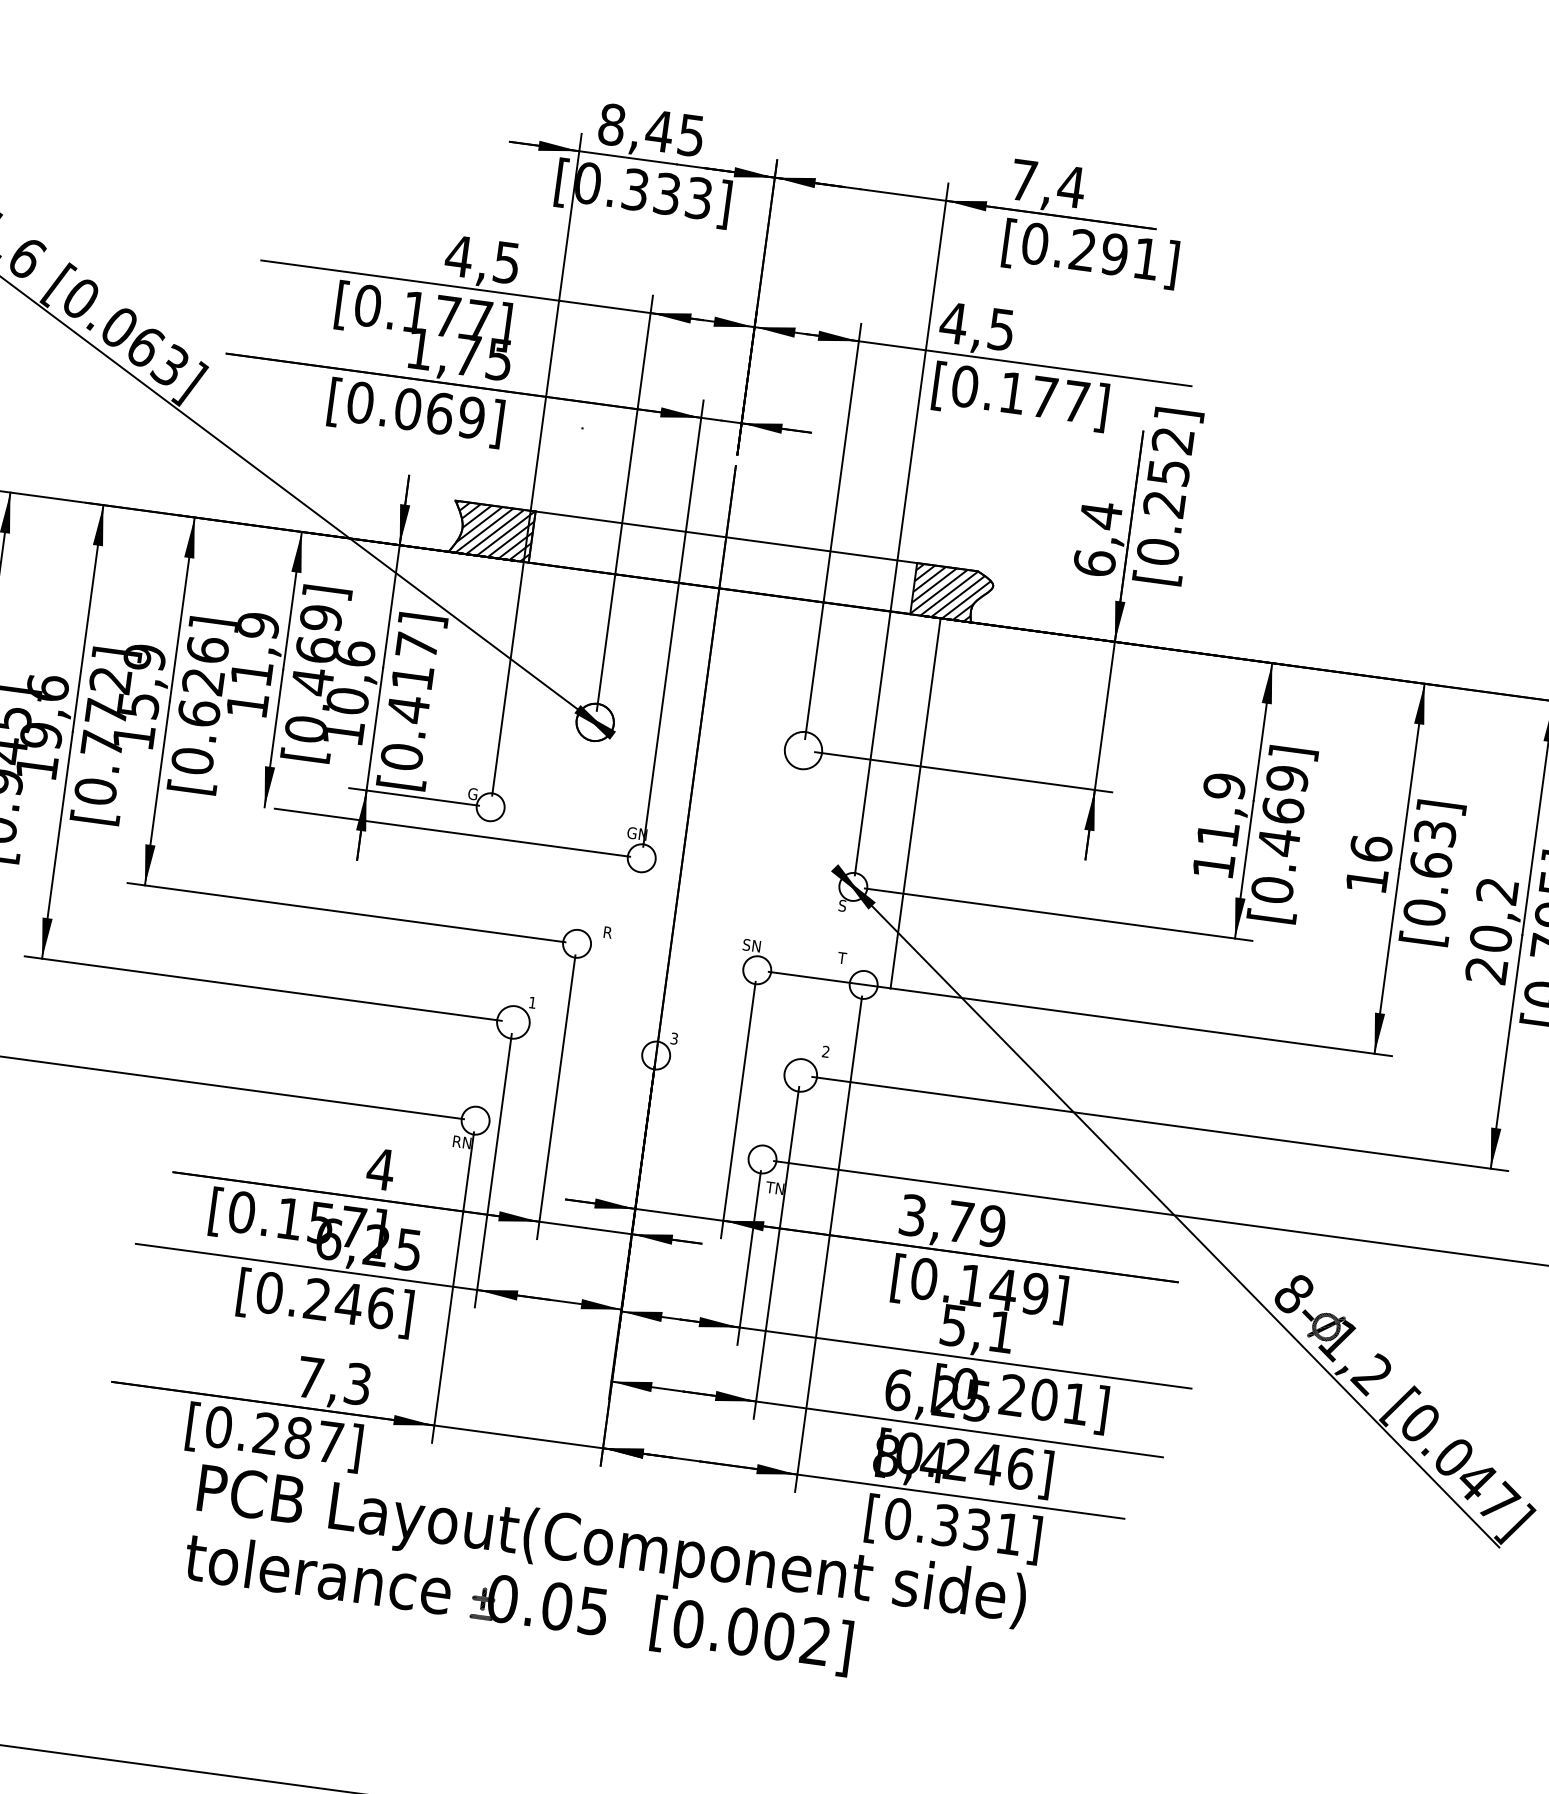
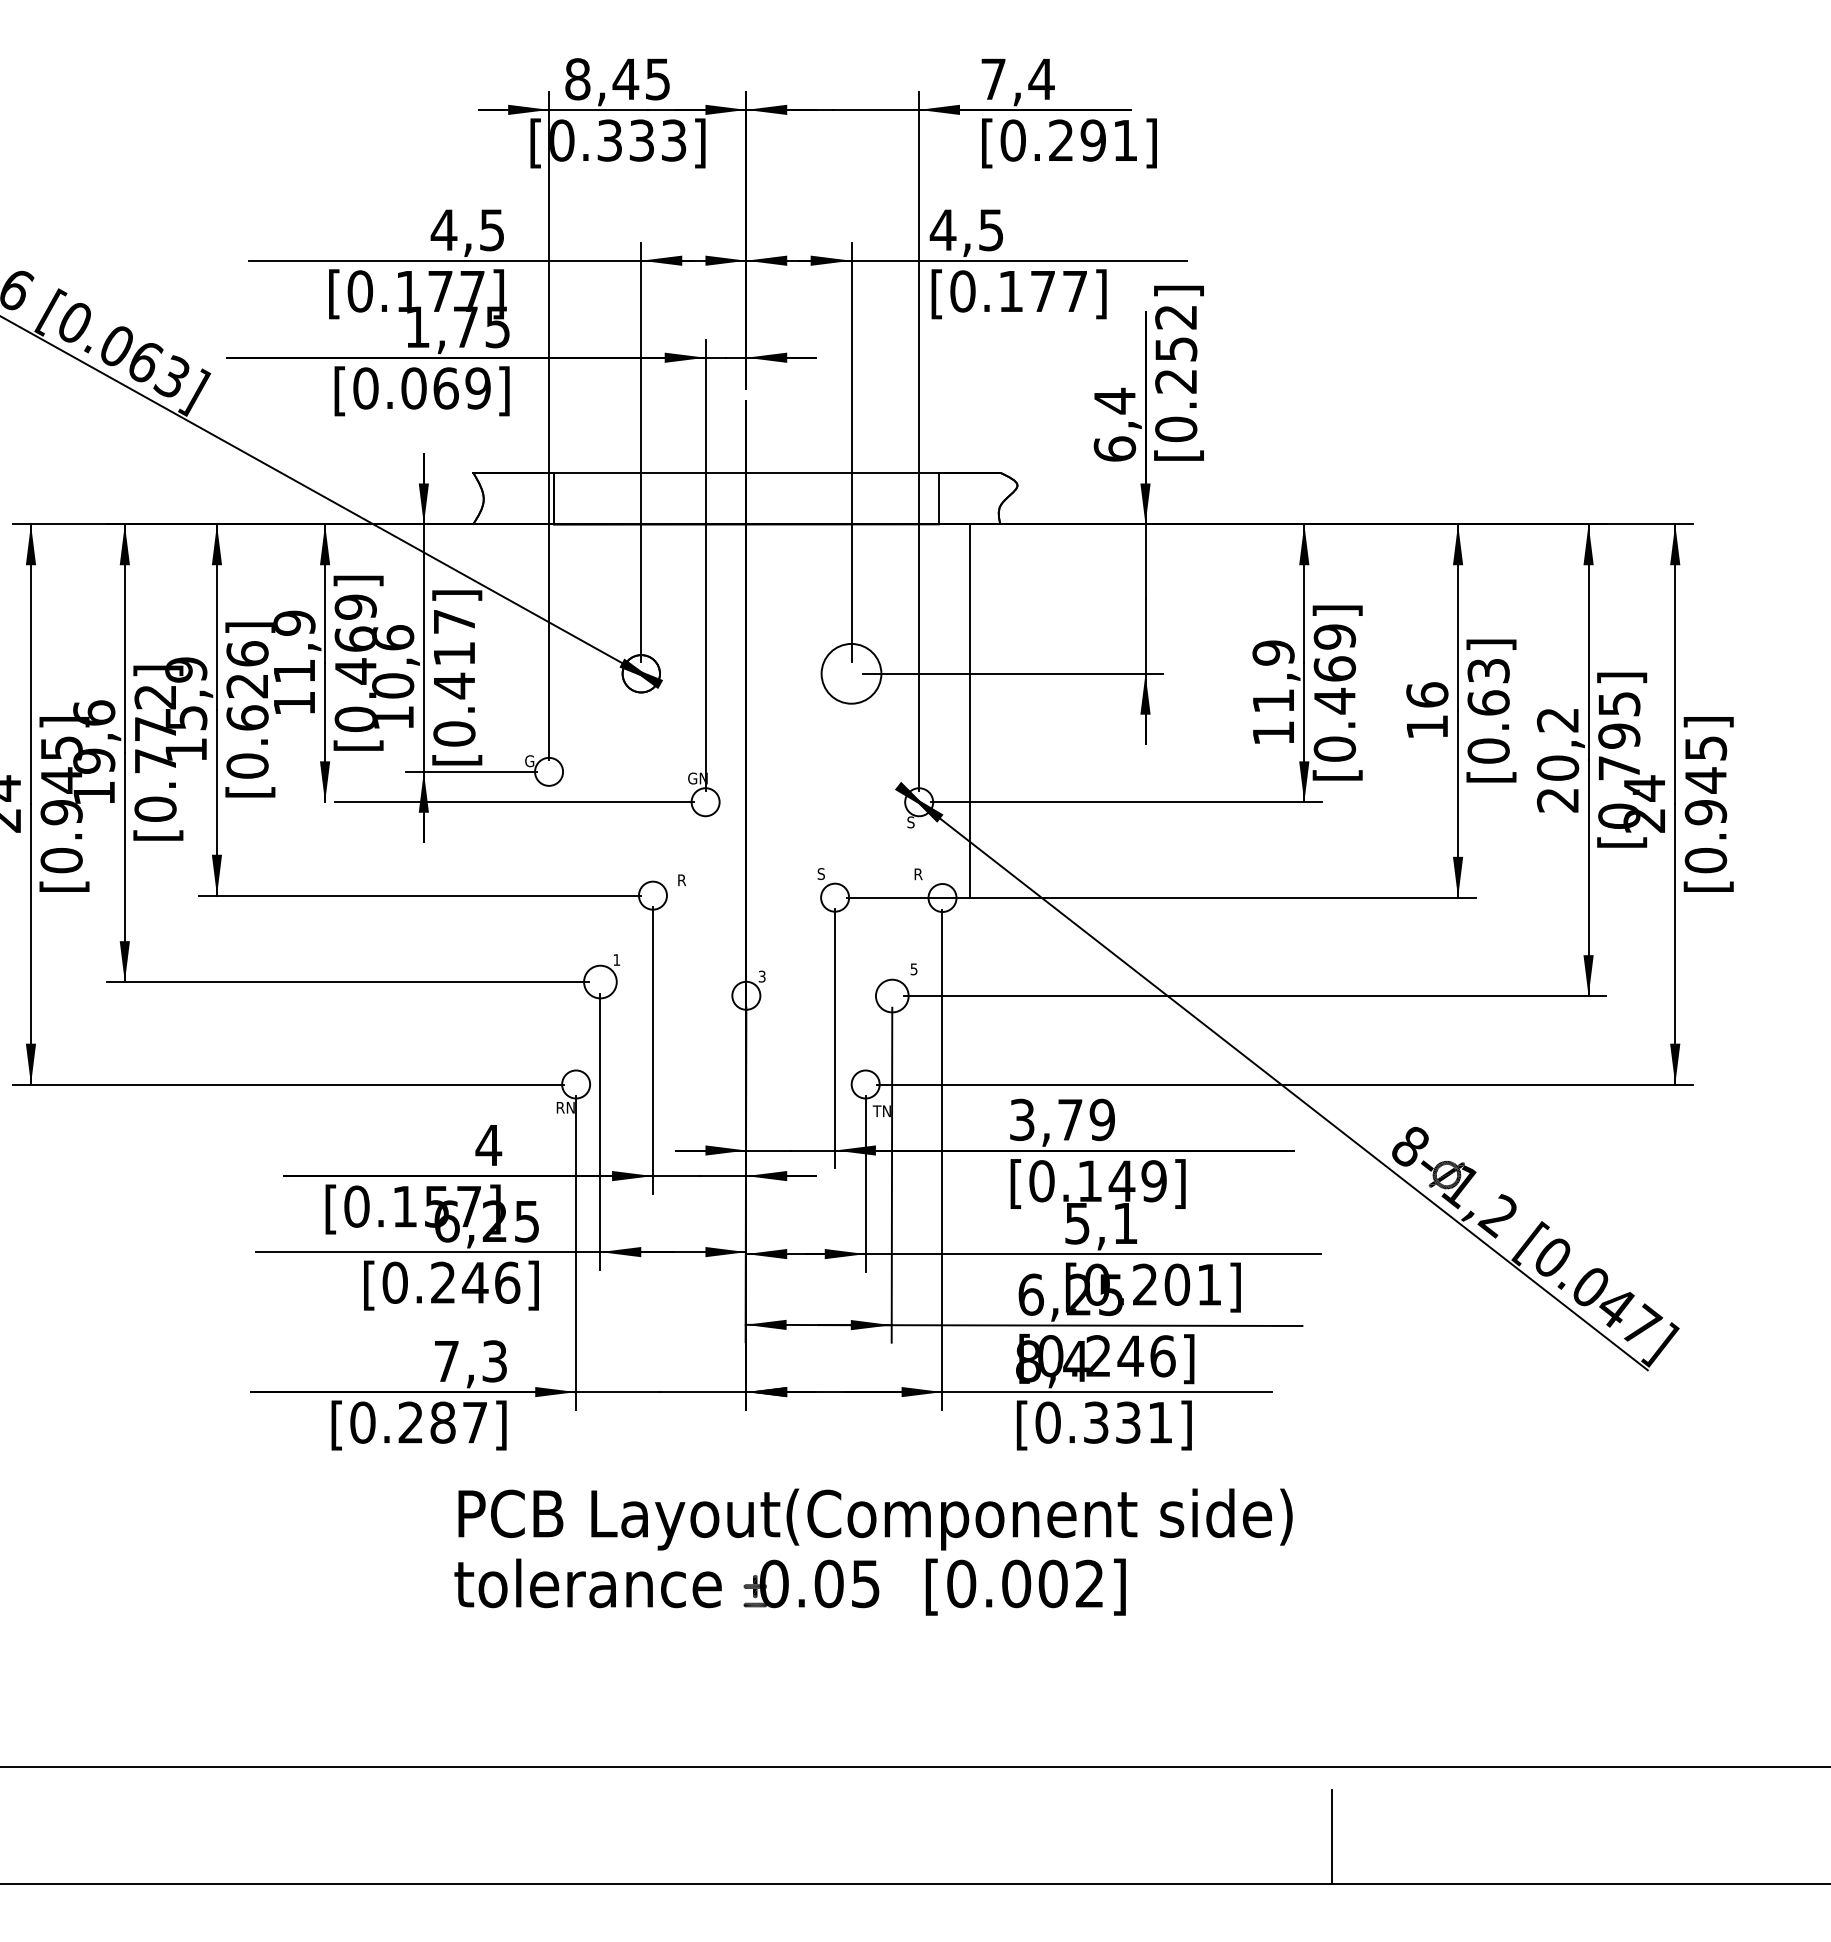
hatch: (493, 531) -> (514, 498), removed
hatch: (950, 593) -> (976, 498), removed
circle: (803, 750) -> (851, 673), size x1.6
text: (756, 945) -> (831, 873), SN -> S
text: (842, 958) -> (917, 874), T -> R
text: (825, 1051) -> (913, 969), 2 -> 5
text: (605, 1580) -> (873, 1551), moved

